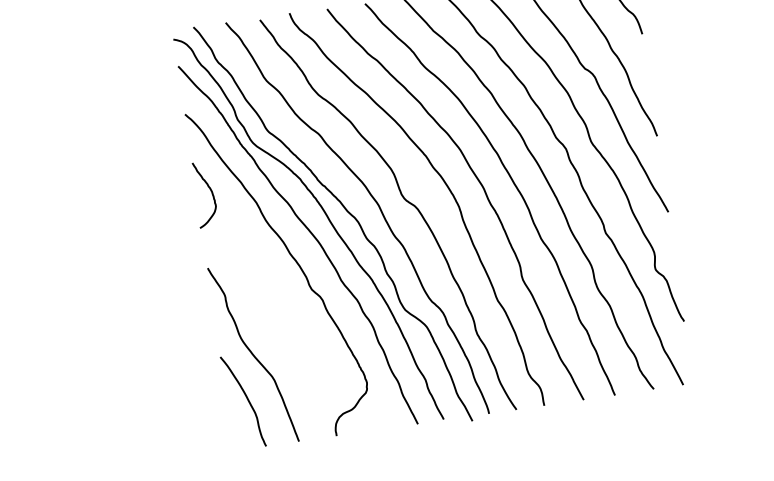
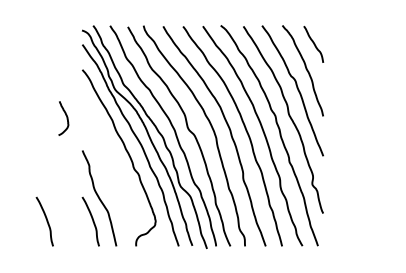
curve: (210, 193) -> (66, 118), moved
curve: (158, 413) -> (46, 221), added

